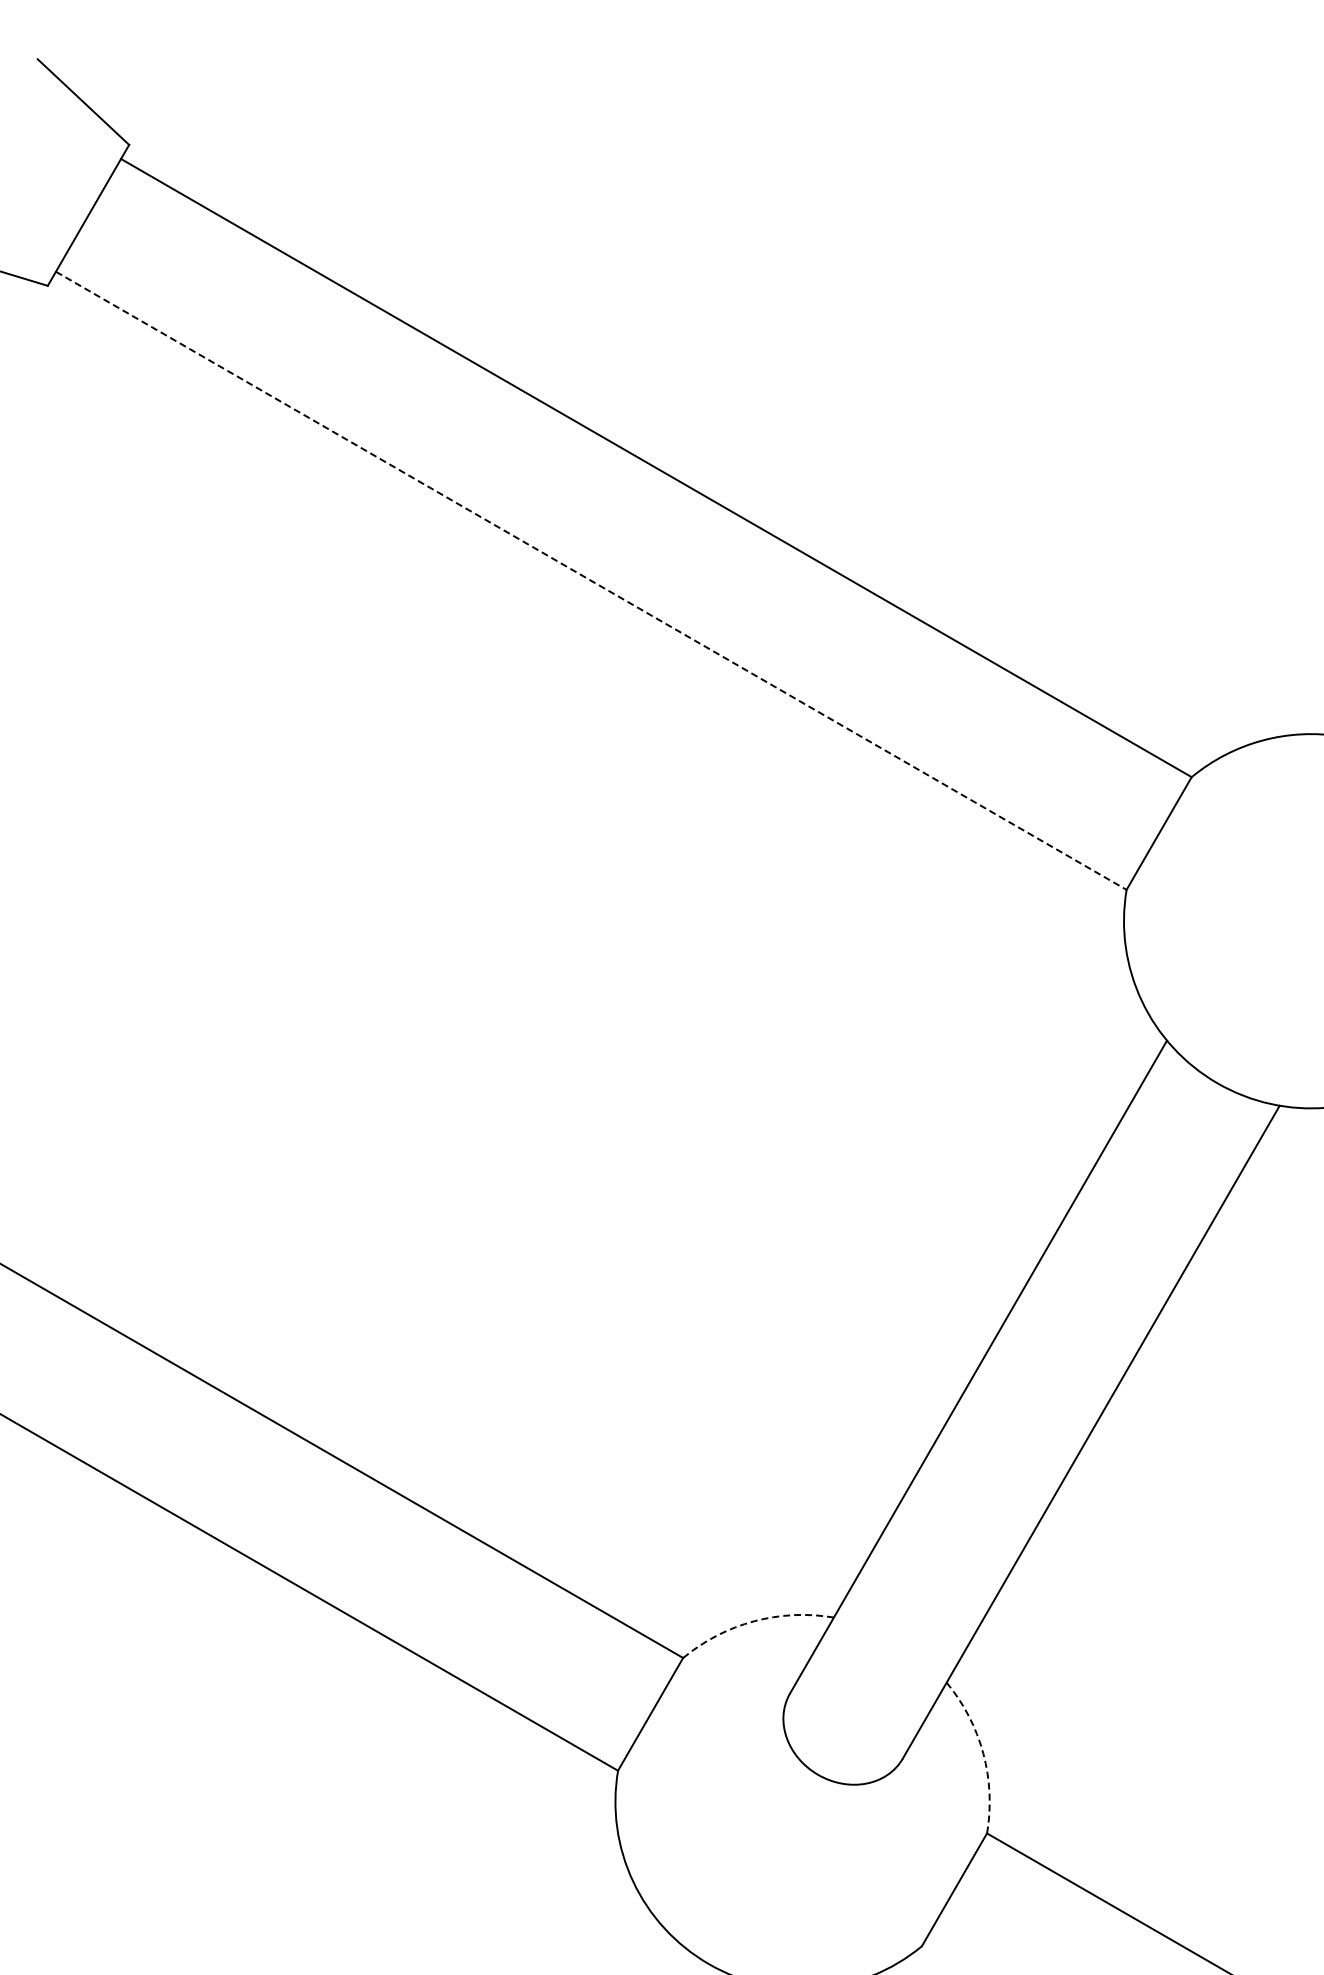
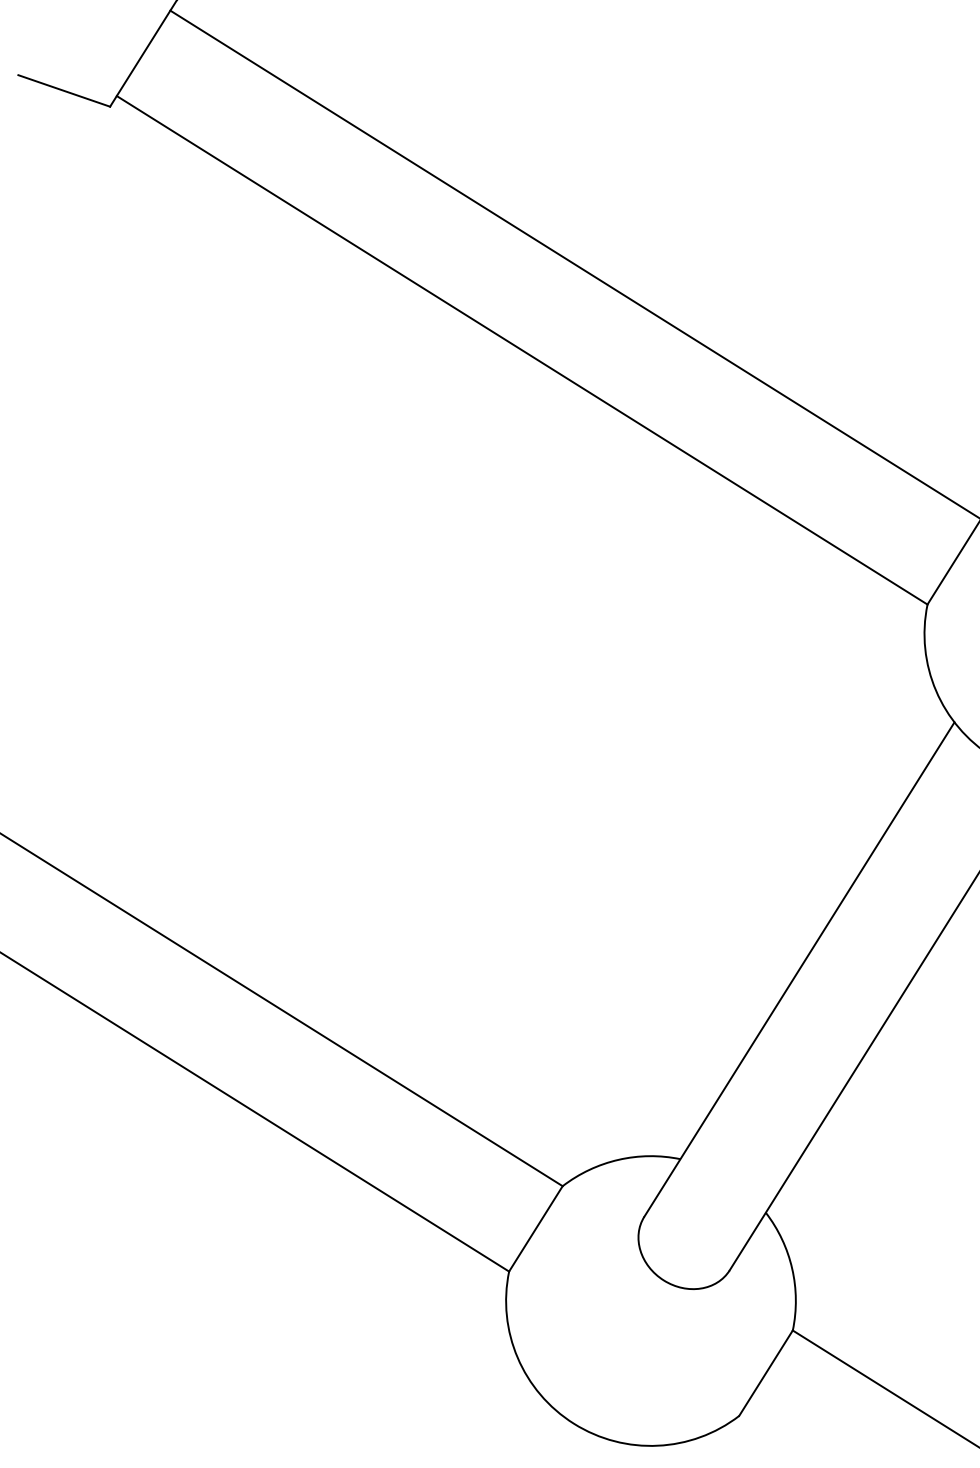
line: (591, 581) -> (522, 350), dashed -> solid
arc: (754, 1621) -> (618, 1159), dashed -> solid
arc: (983, 1753) -> (792, 1268), dashed -> solid

